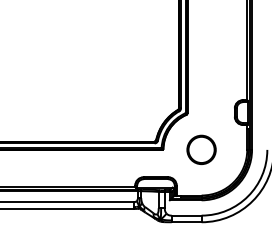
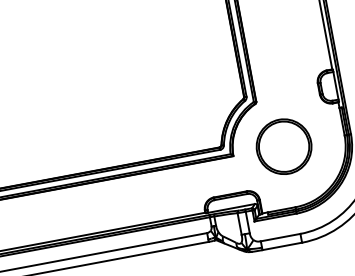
part: (201, 149) -> (283, 146), size x1.43

